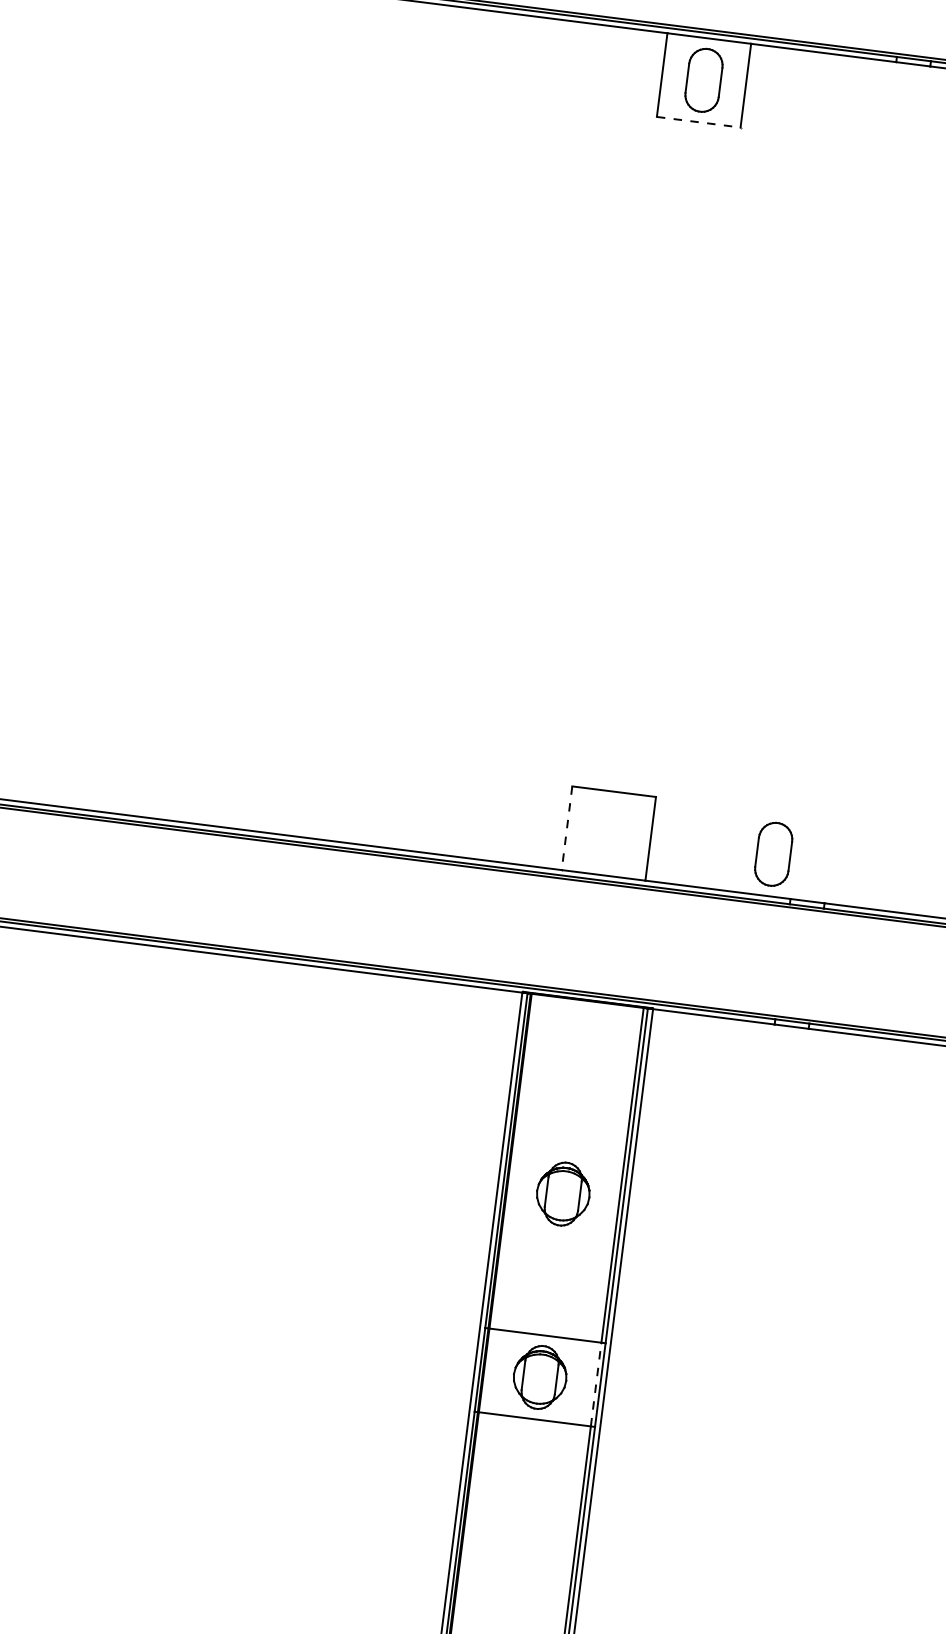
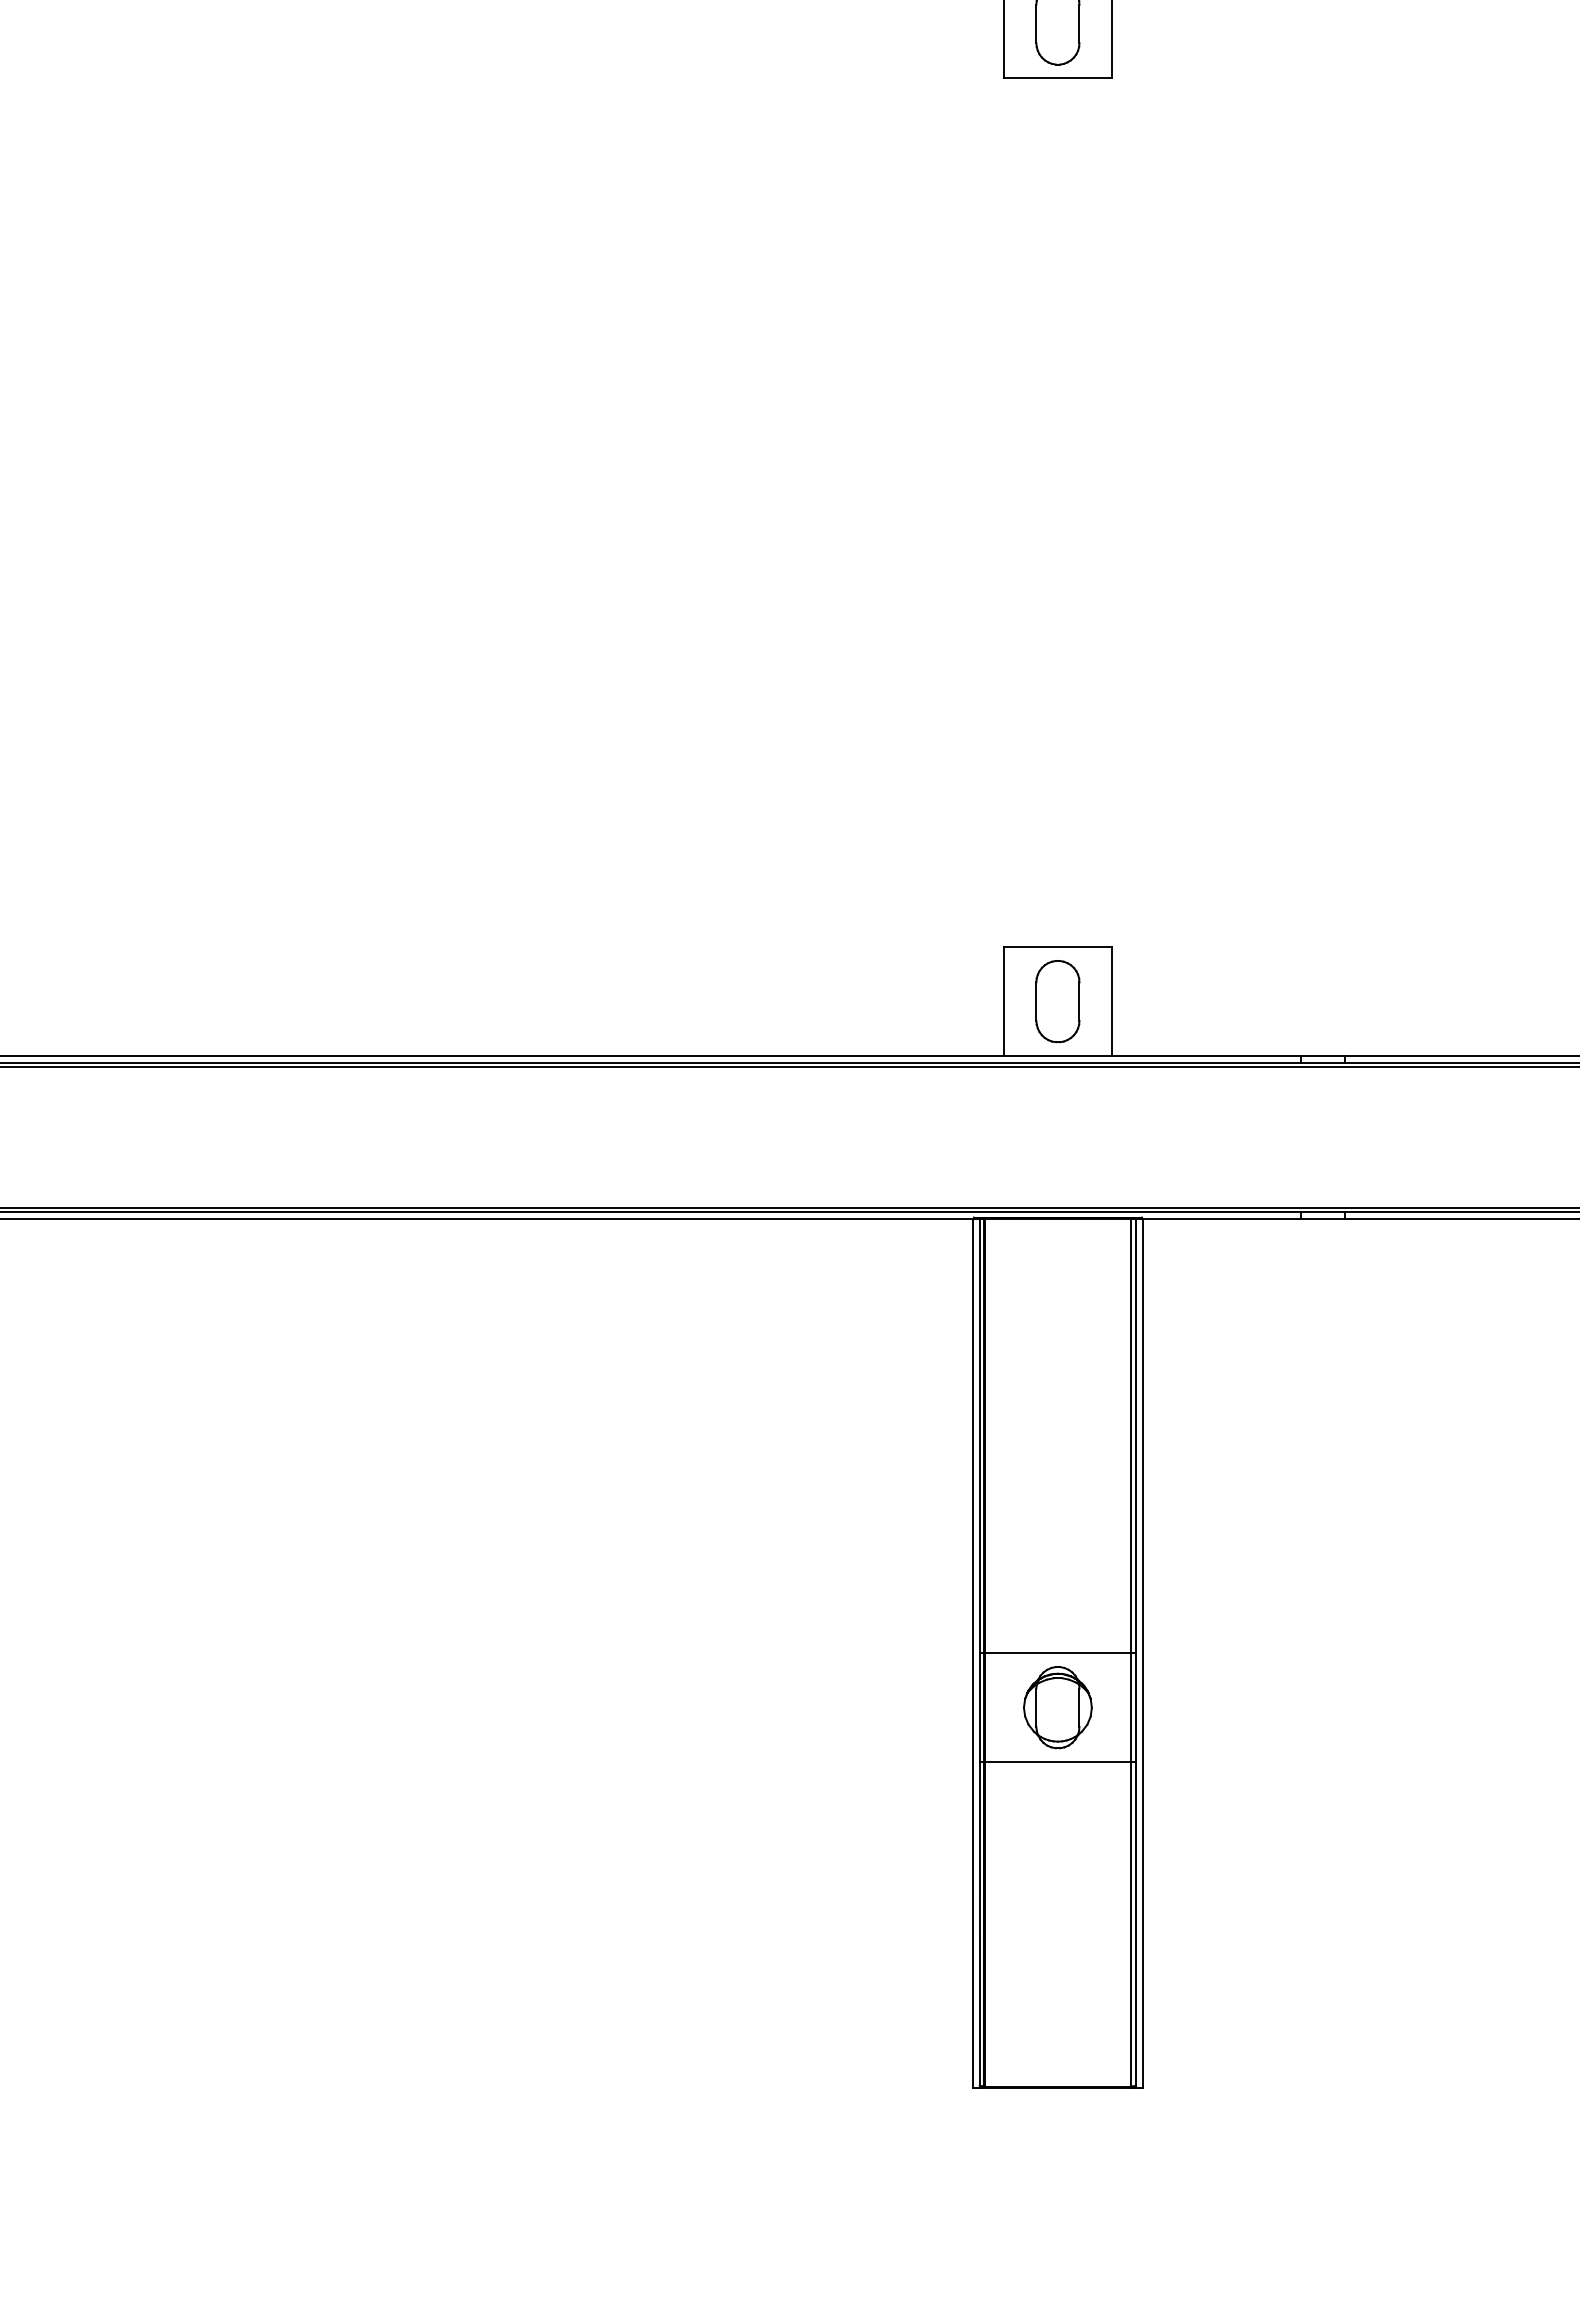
line: (699, 122) -> (1058, 78), dashed -> solid
line: (566, 828) -> (1003, 1002), dashed -> solid
part: (773, 854) -> (1057, 1001), moved
part: (562, 1193) -> (1057, 1469), removed
line: (596, 1384) -> (1130, 1707), dashed -> solid

